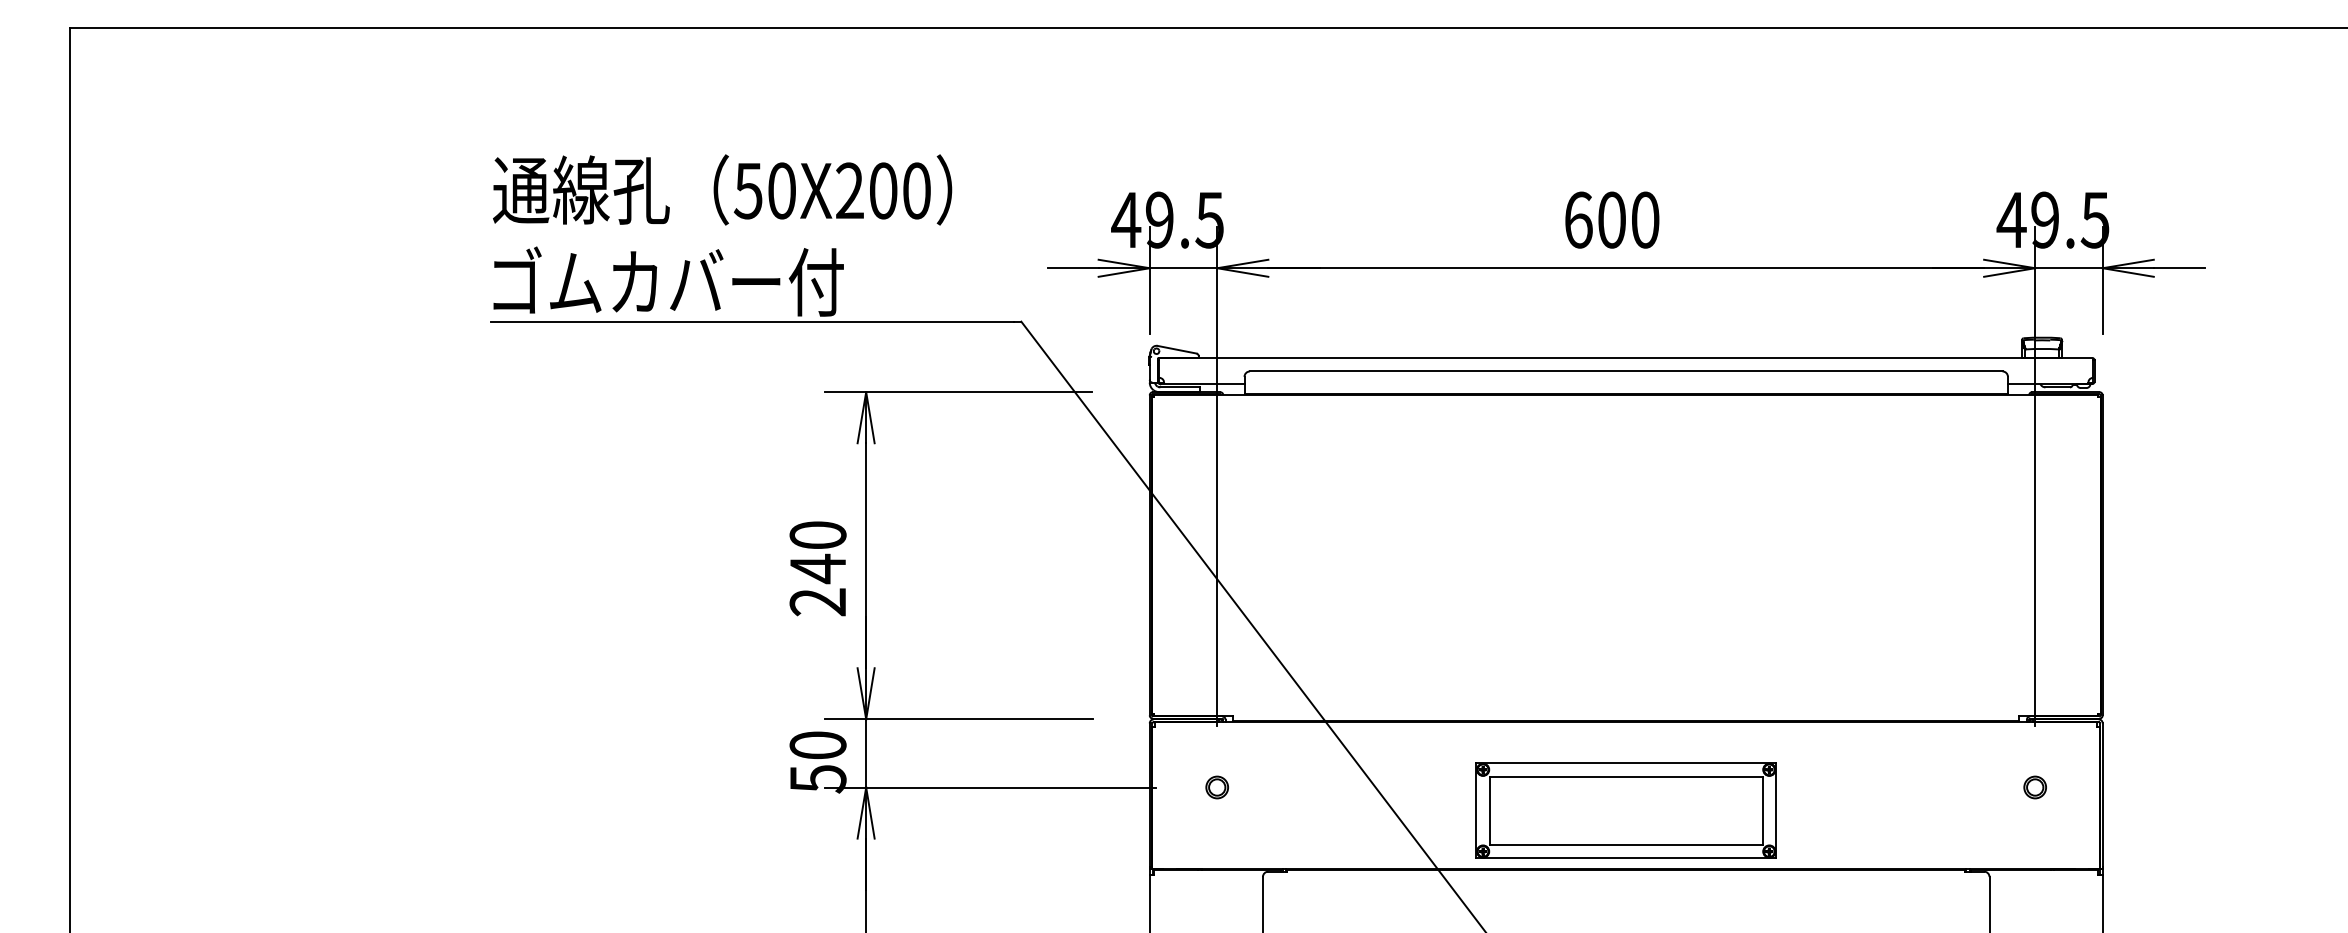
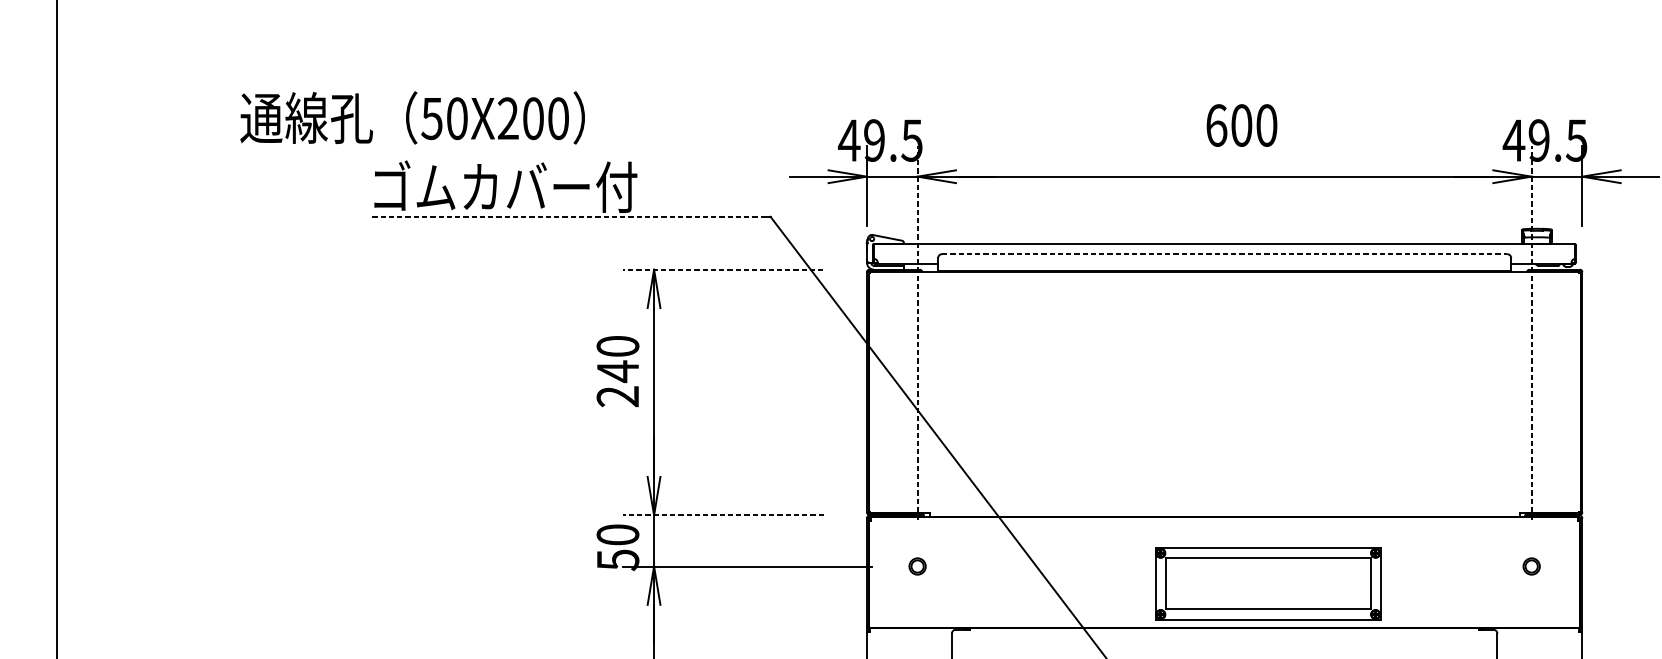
text: (722, 189) -> (412, 117), moved
text: (1612, 219) -> (1242, 125), moved
line: (752, 321) -> (568, 216), solid -> dashed
line: (1626, 371) -> (1224, 254), solid -> dashed
line: (957, 392) -> (722, 269), solid -> dashed
line: (1217, 476) -> (917, 333), solid -> dashed
line: (2035, 476) -> (1531, 333), solid -> dashed
text: (817, 568) -> (617, 371), moved
line: (958, 719) -> (723, 515), solid -> dashed
part: (1625, 810) -> (1267, 583), moved

